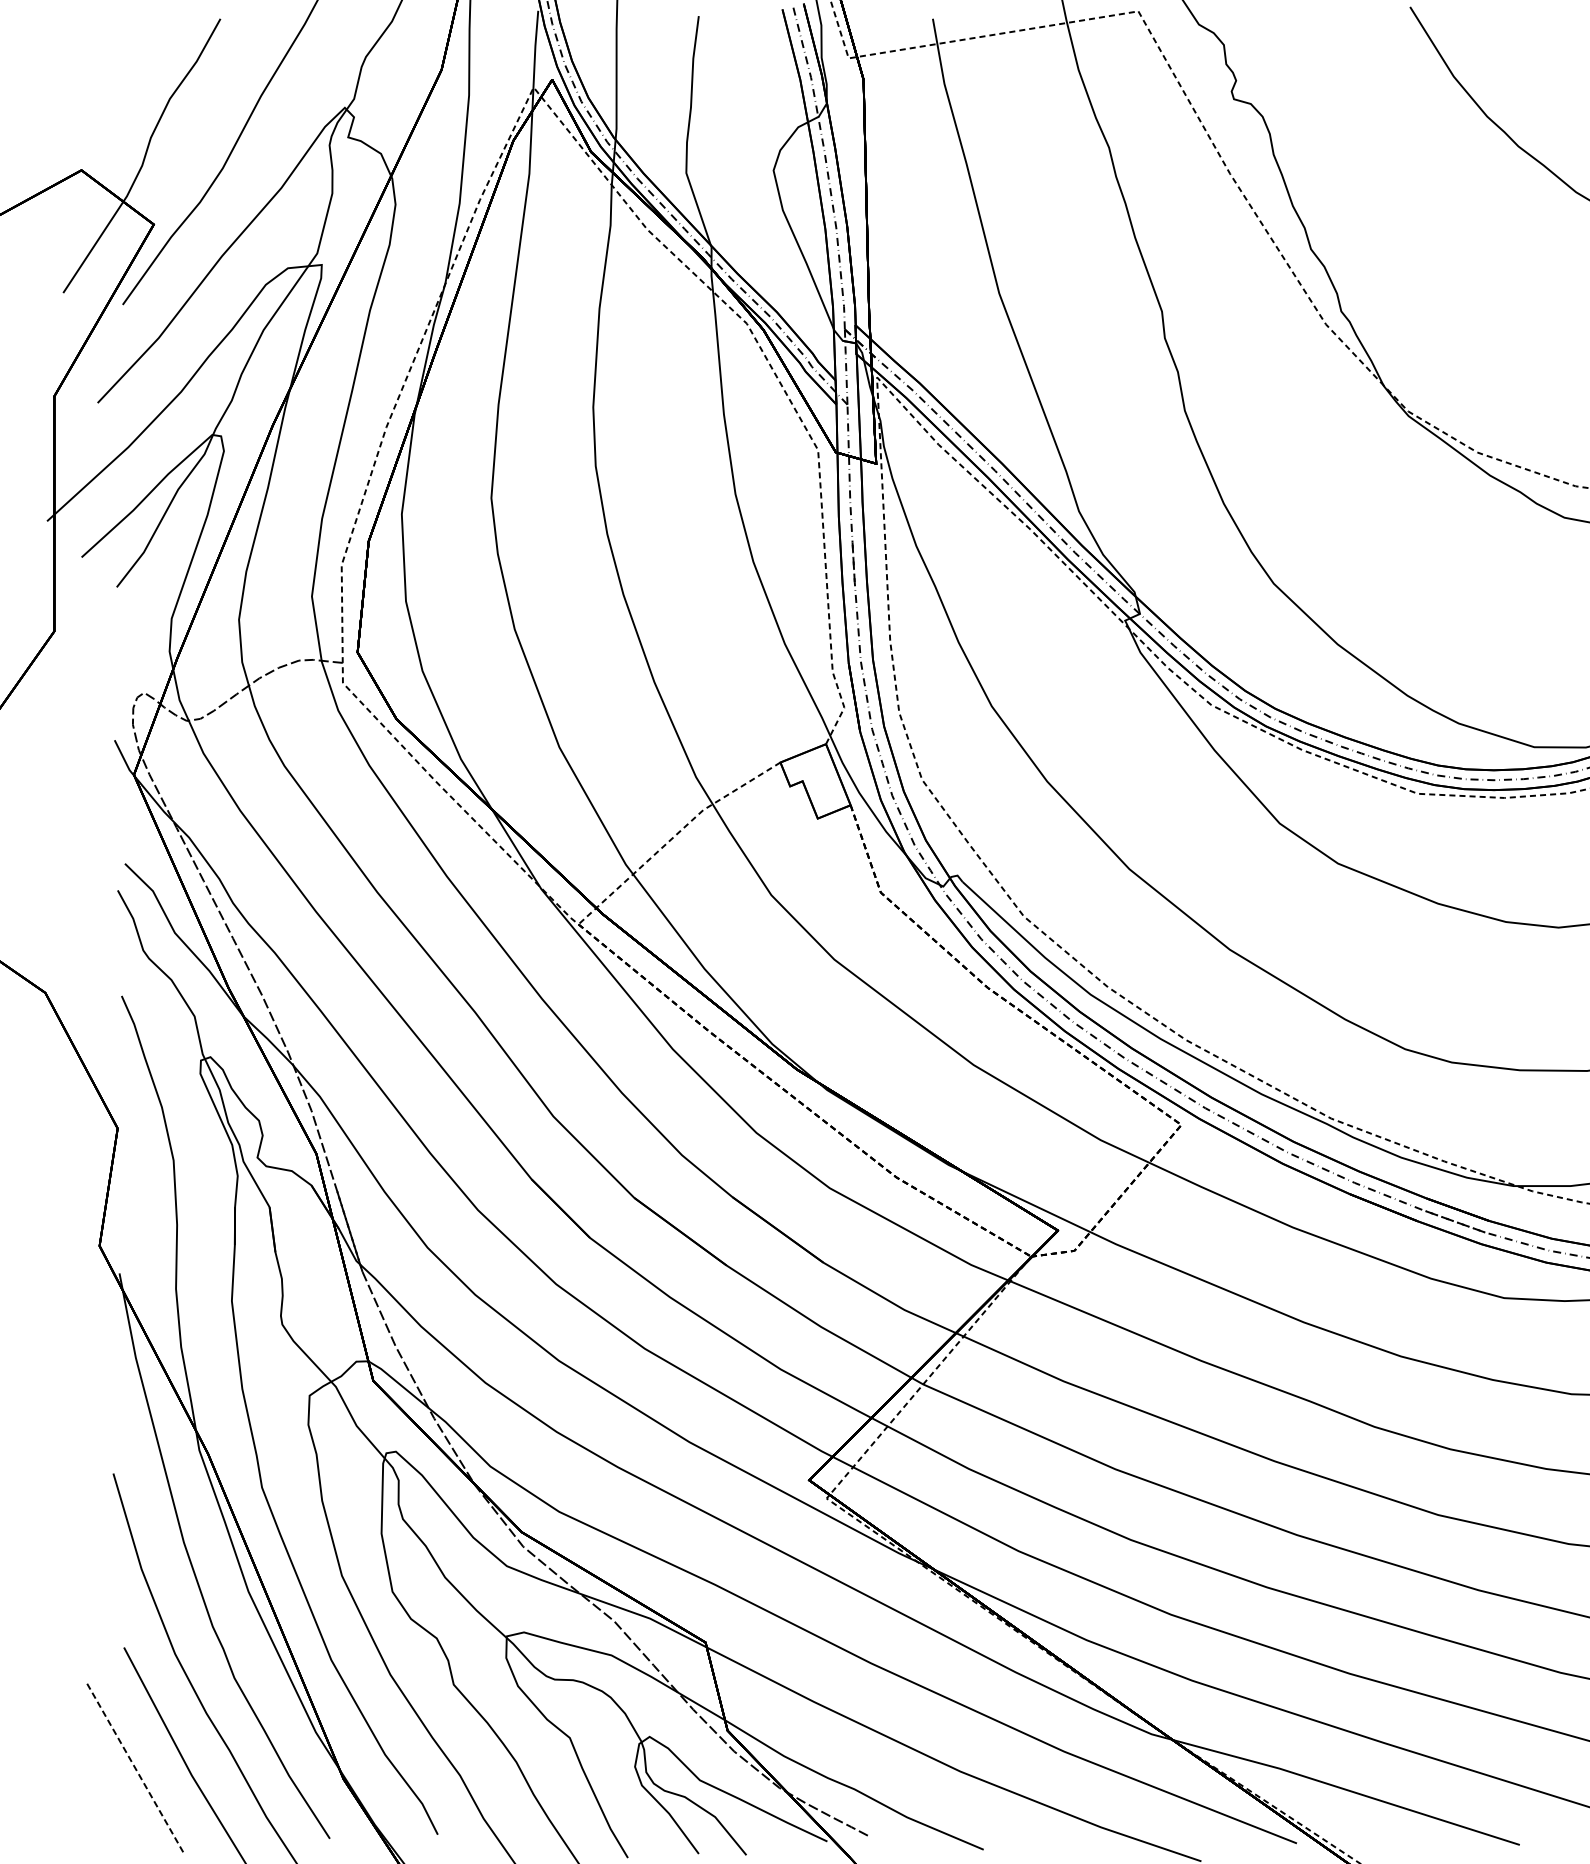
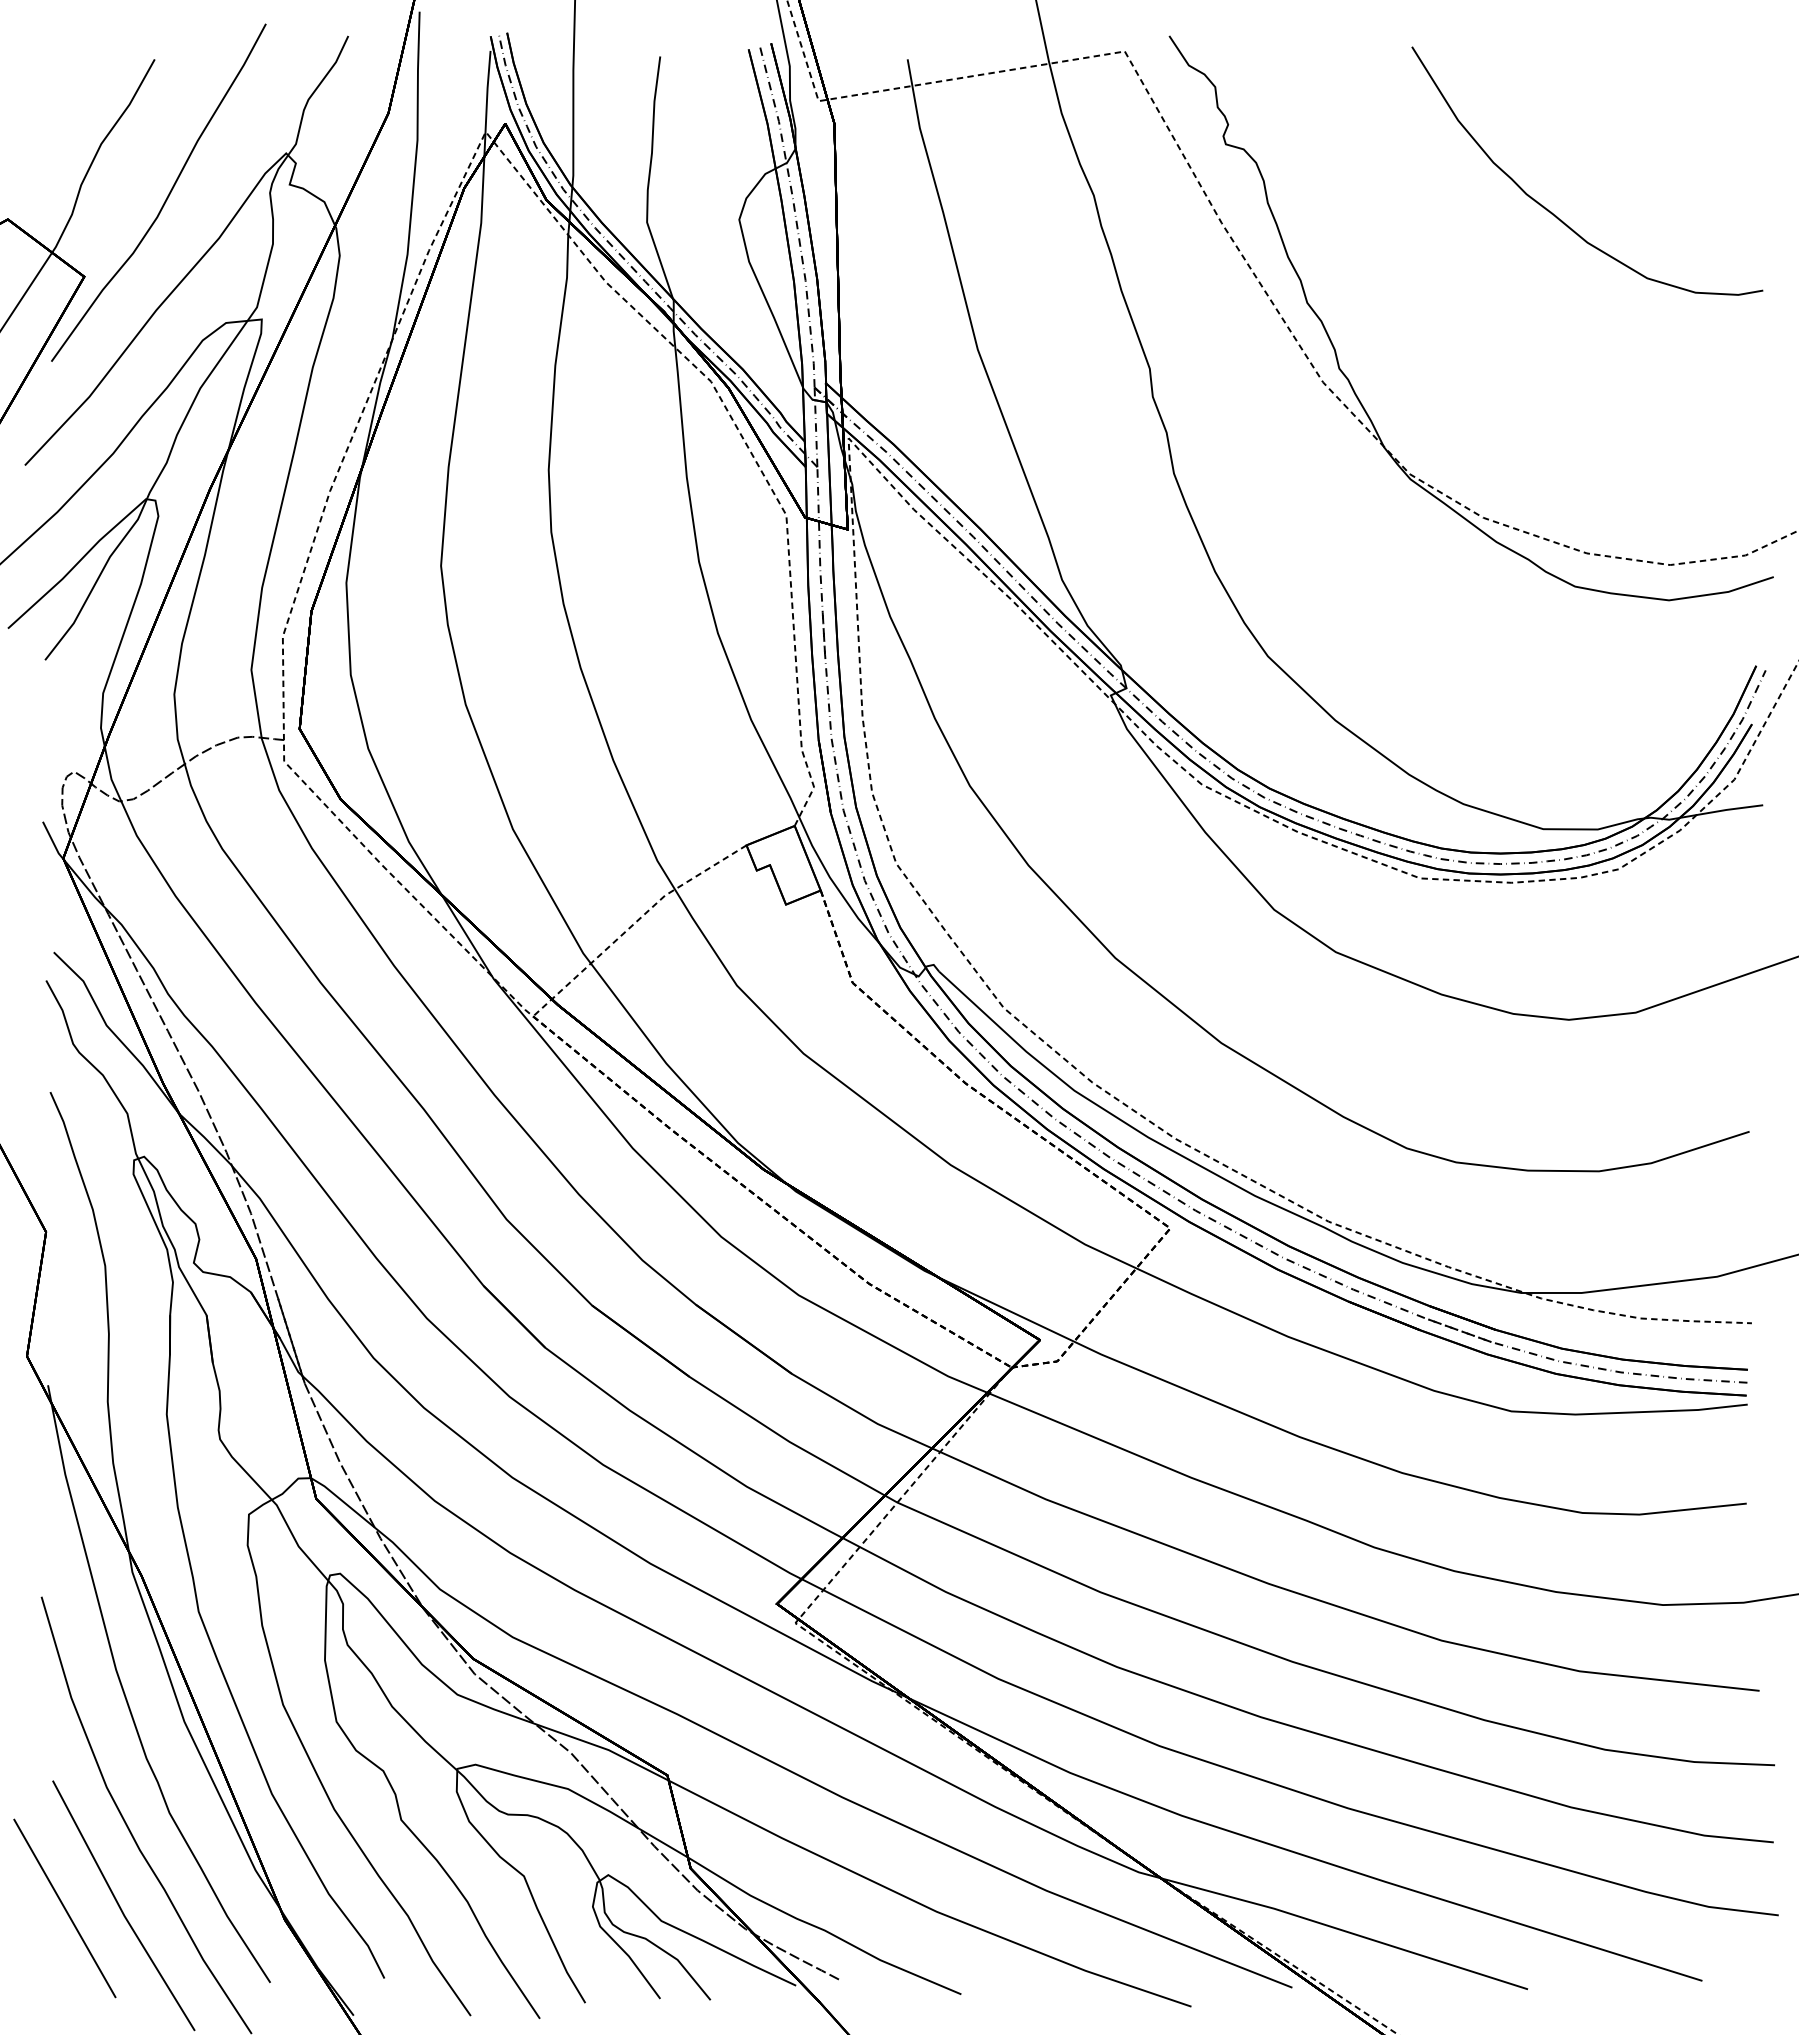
line: (136, 1768) -> (65, 1908), dashed -> solid

